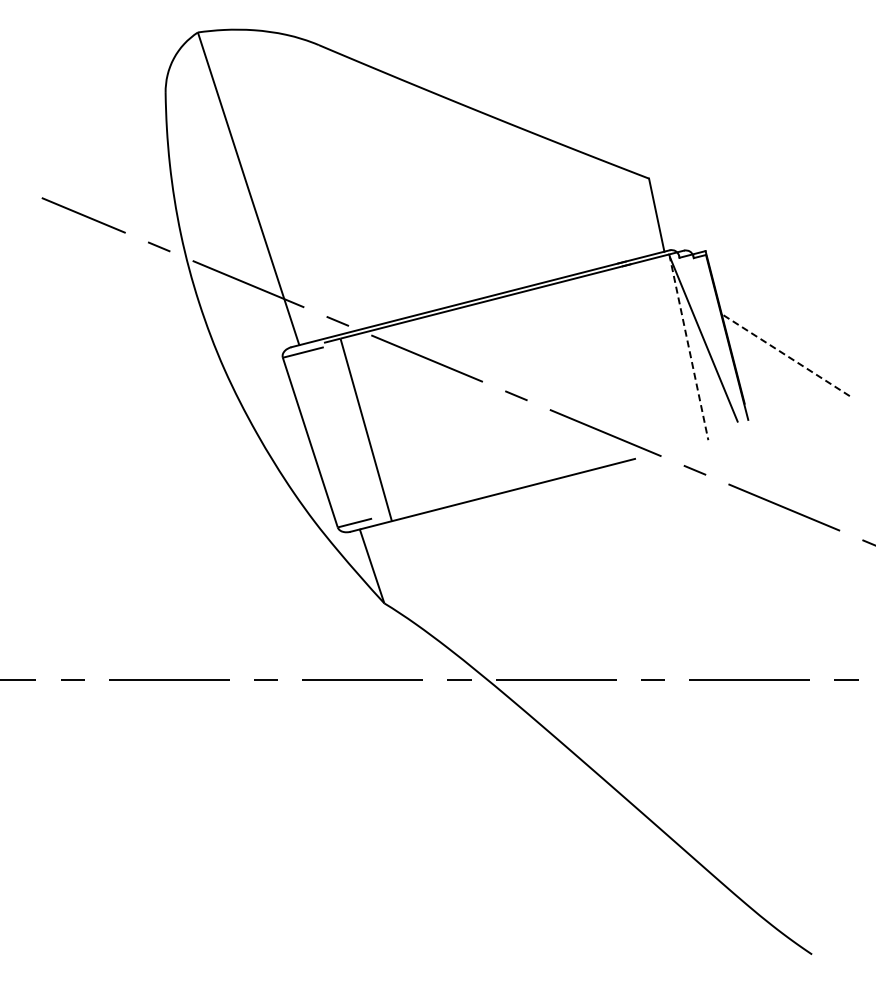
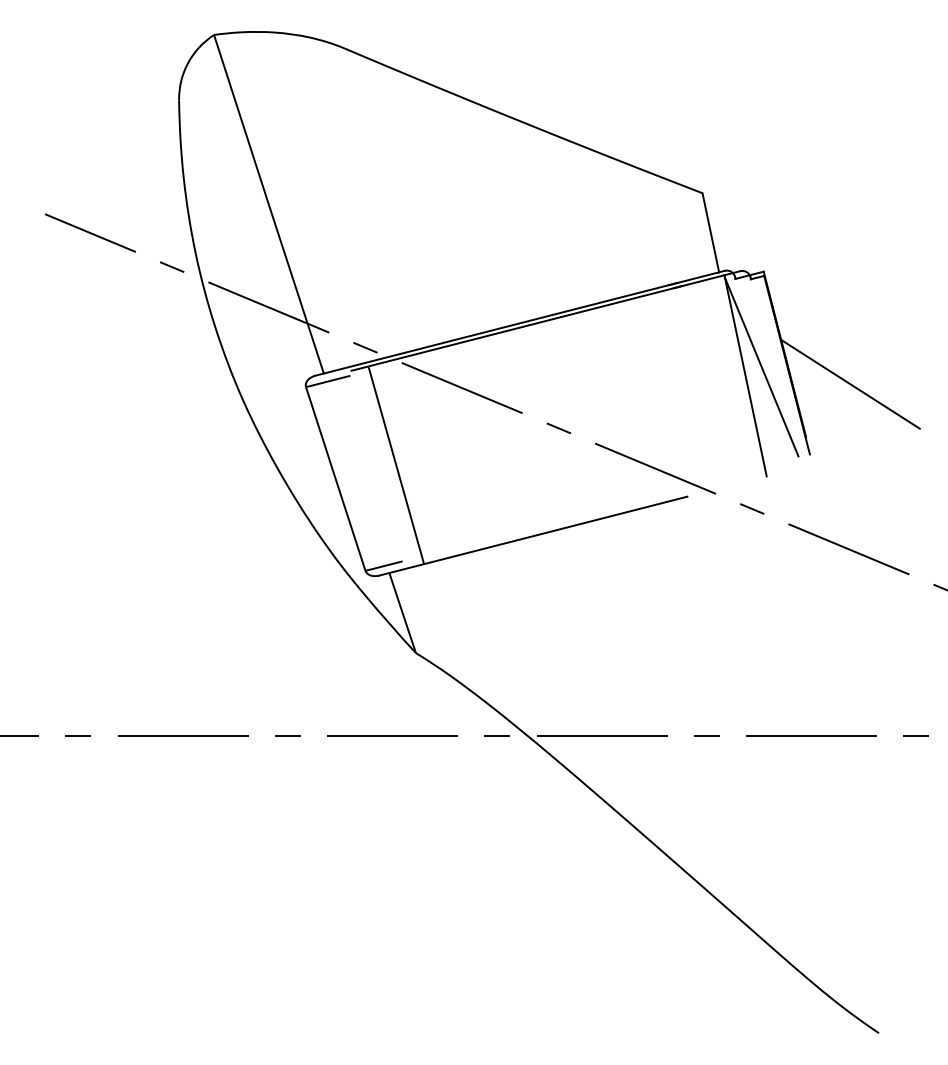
line: (688, 347) -> (745, 376), dashed -> solid
line: (785, 354) -> (850, 383), dashed -> solid

